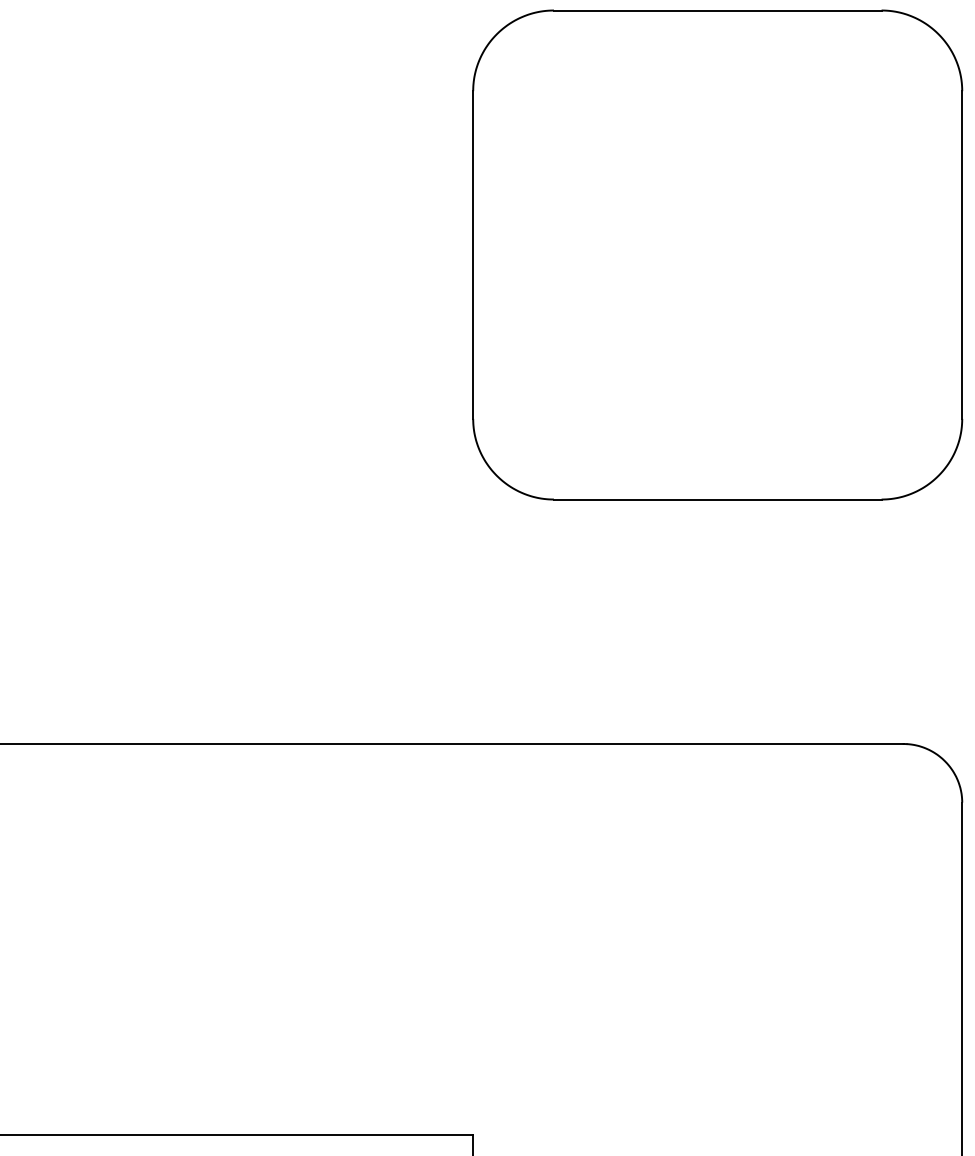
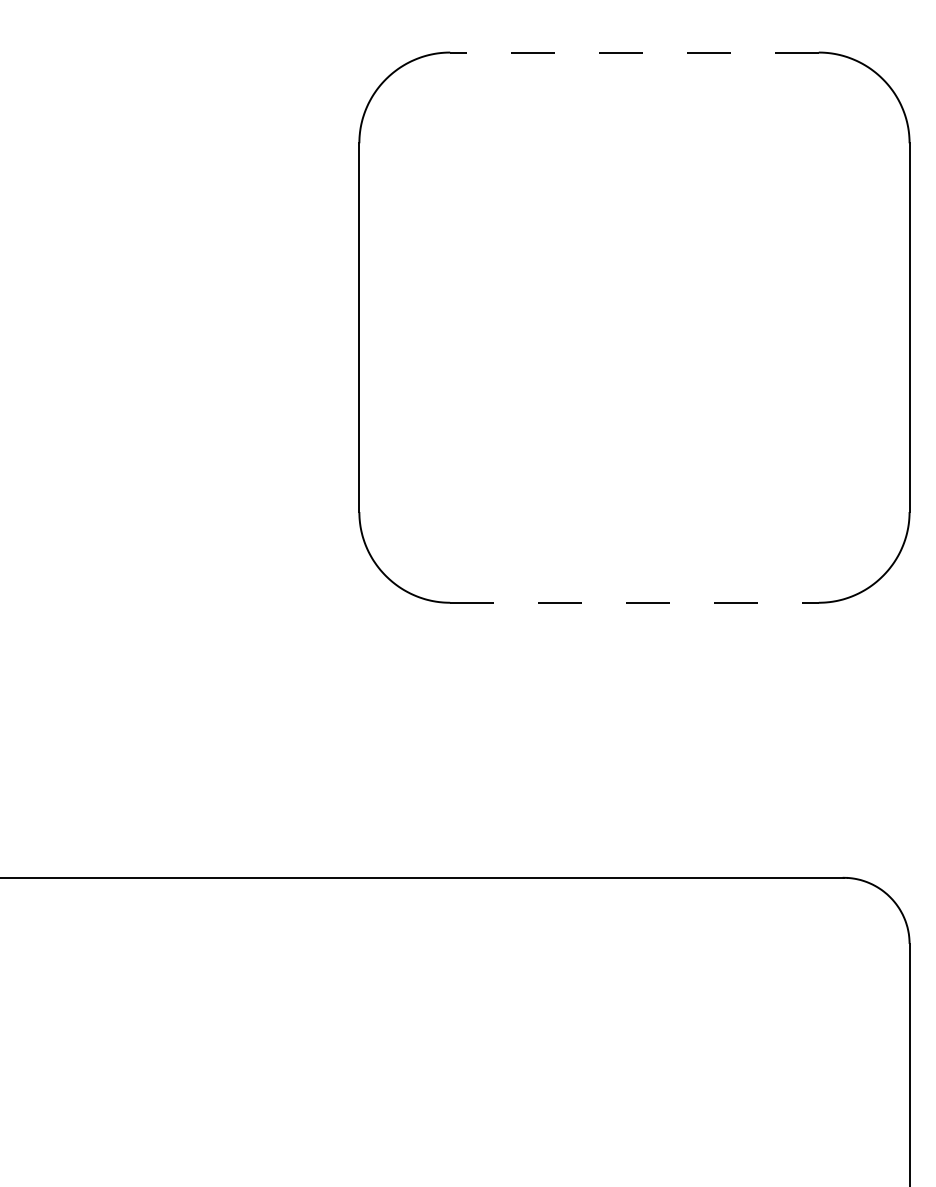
line: (717, 10) -> (634, 52), solid -> dashed
line: (717, 499) -> (634, 602), solid -> dashed

